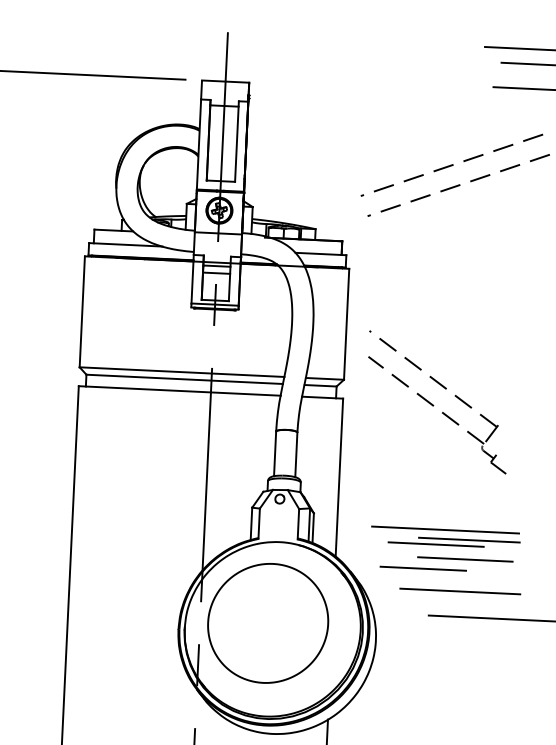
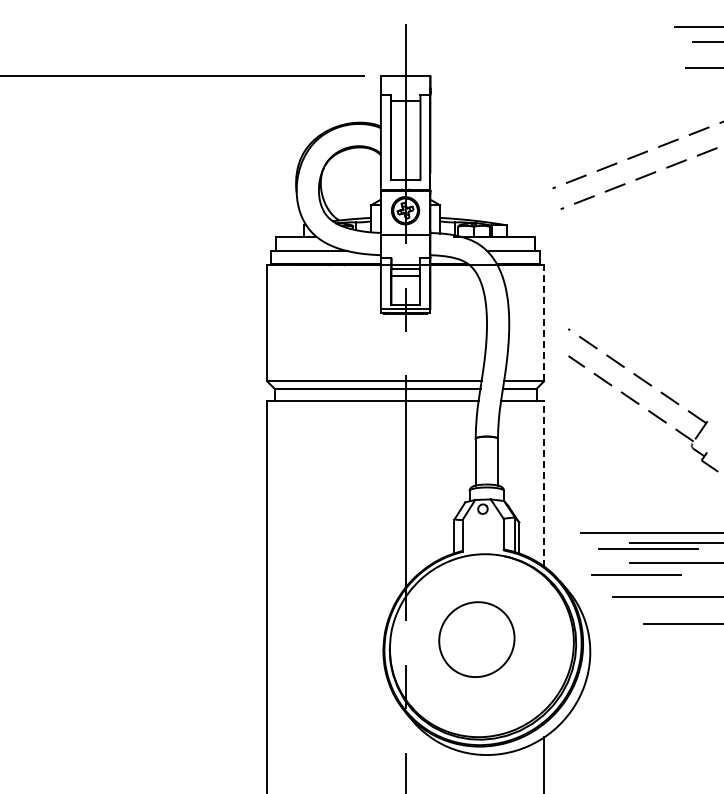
line: (347, 323) -> (544, 322), solid -> dashed
line: (339, 477) -> (544, 483), solid -> dashed
part: (267, 623) -> (476, 639), size x0.6

